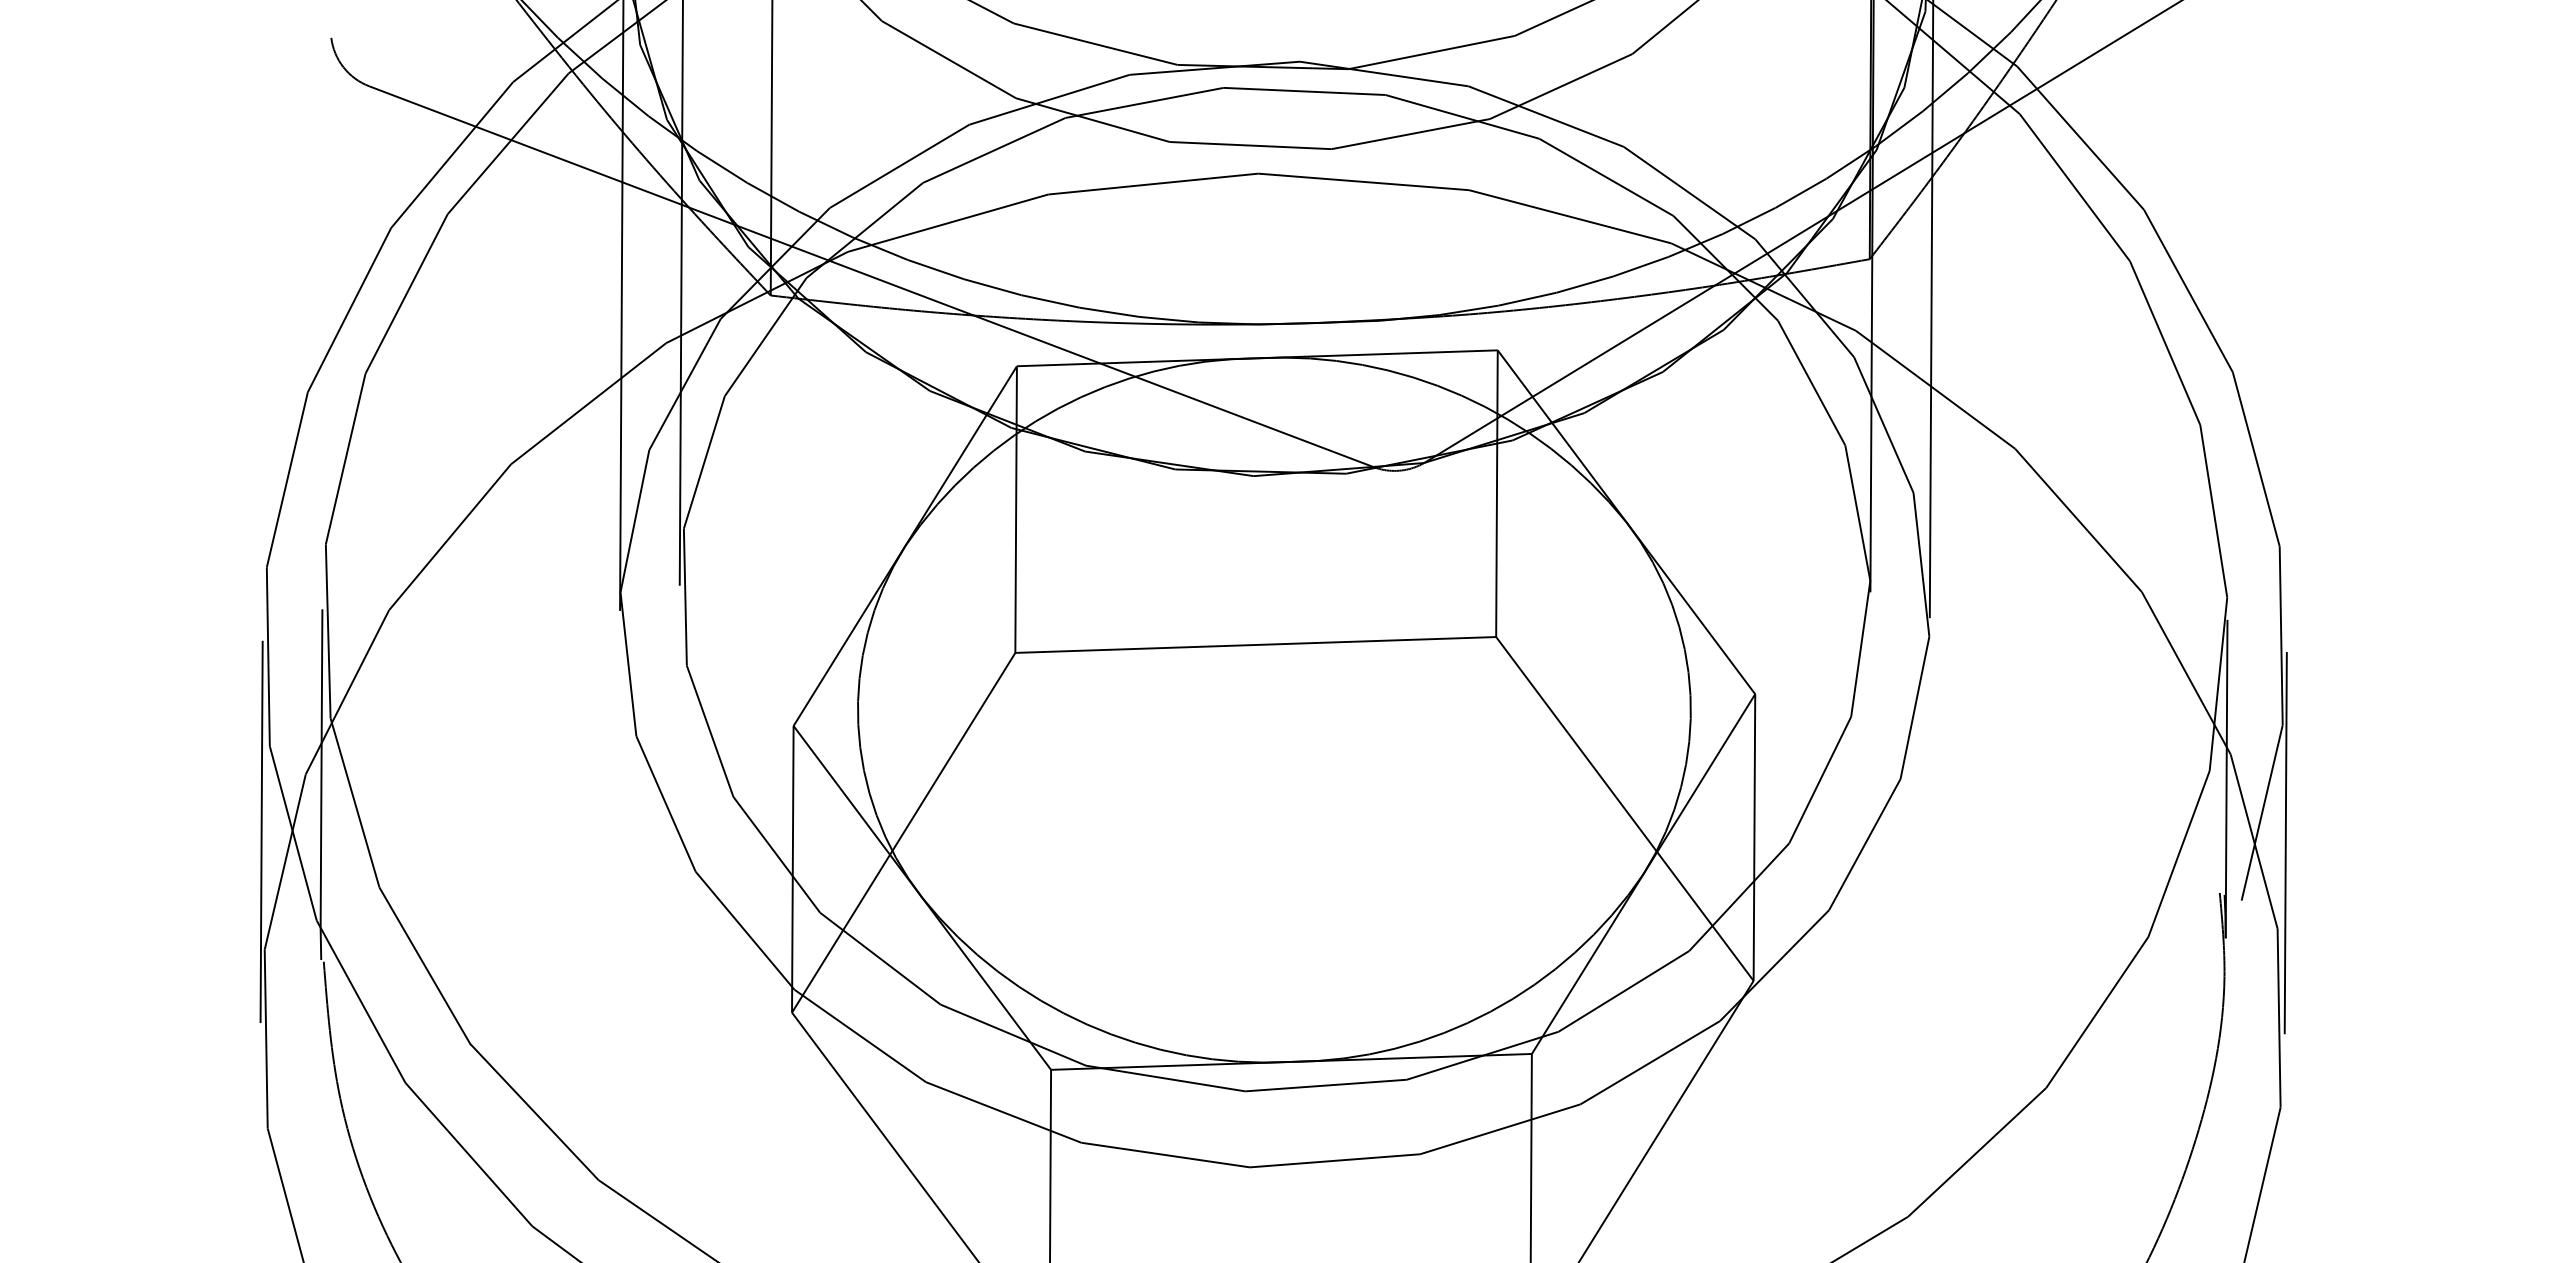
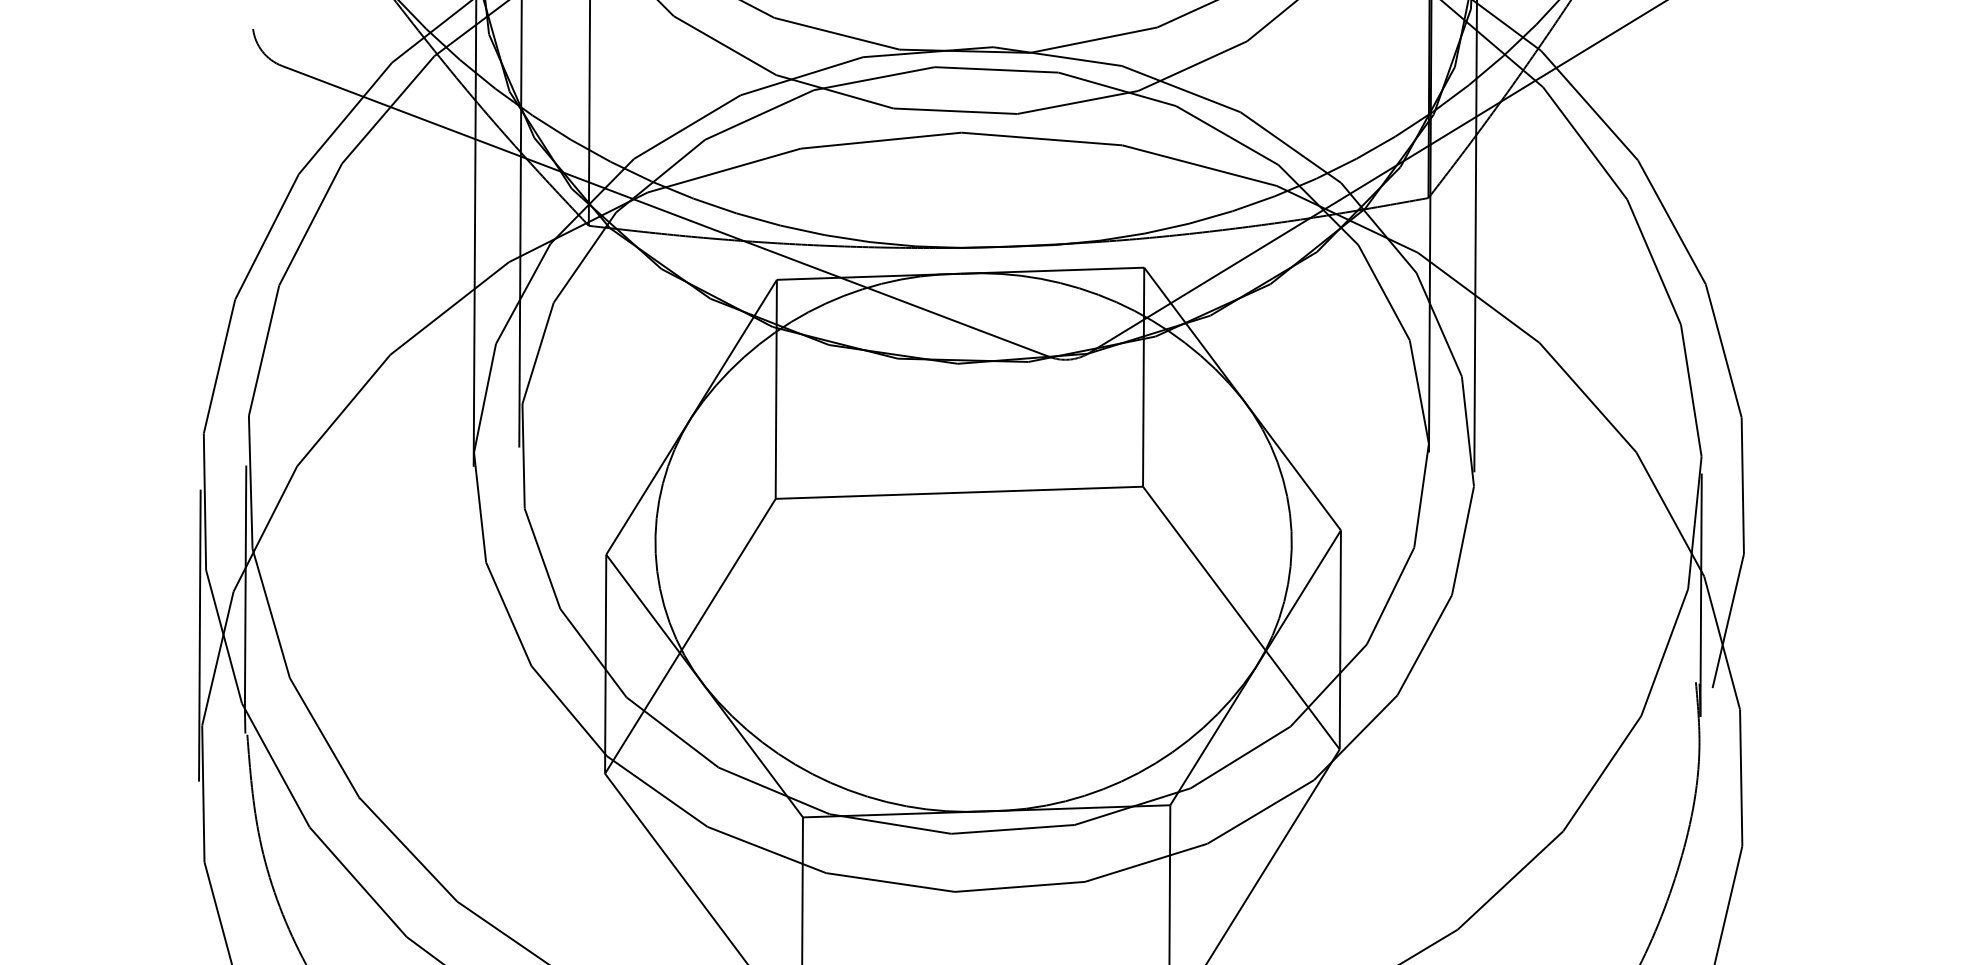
line: (2285, 842) -> (1746, 643), removed

